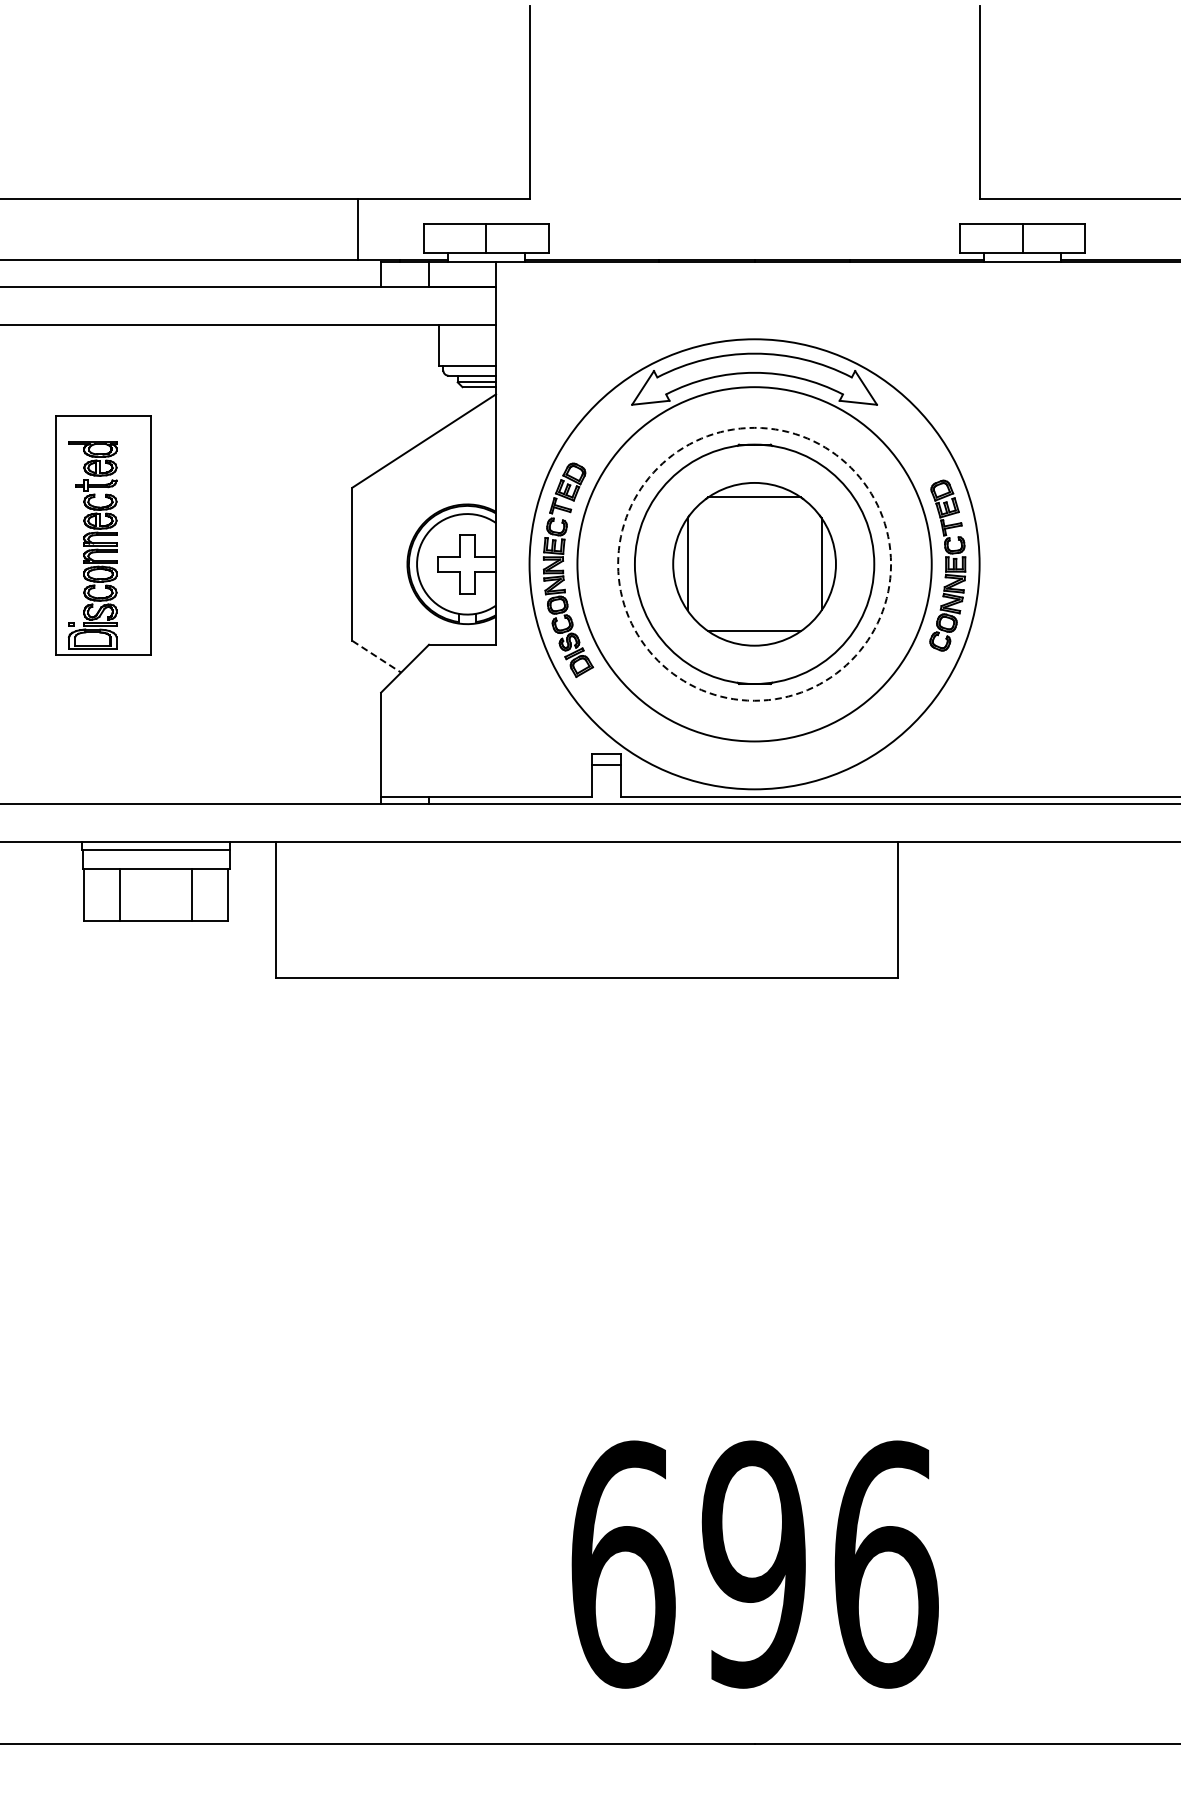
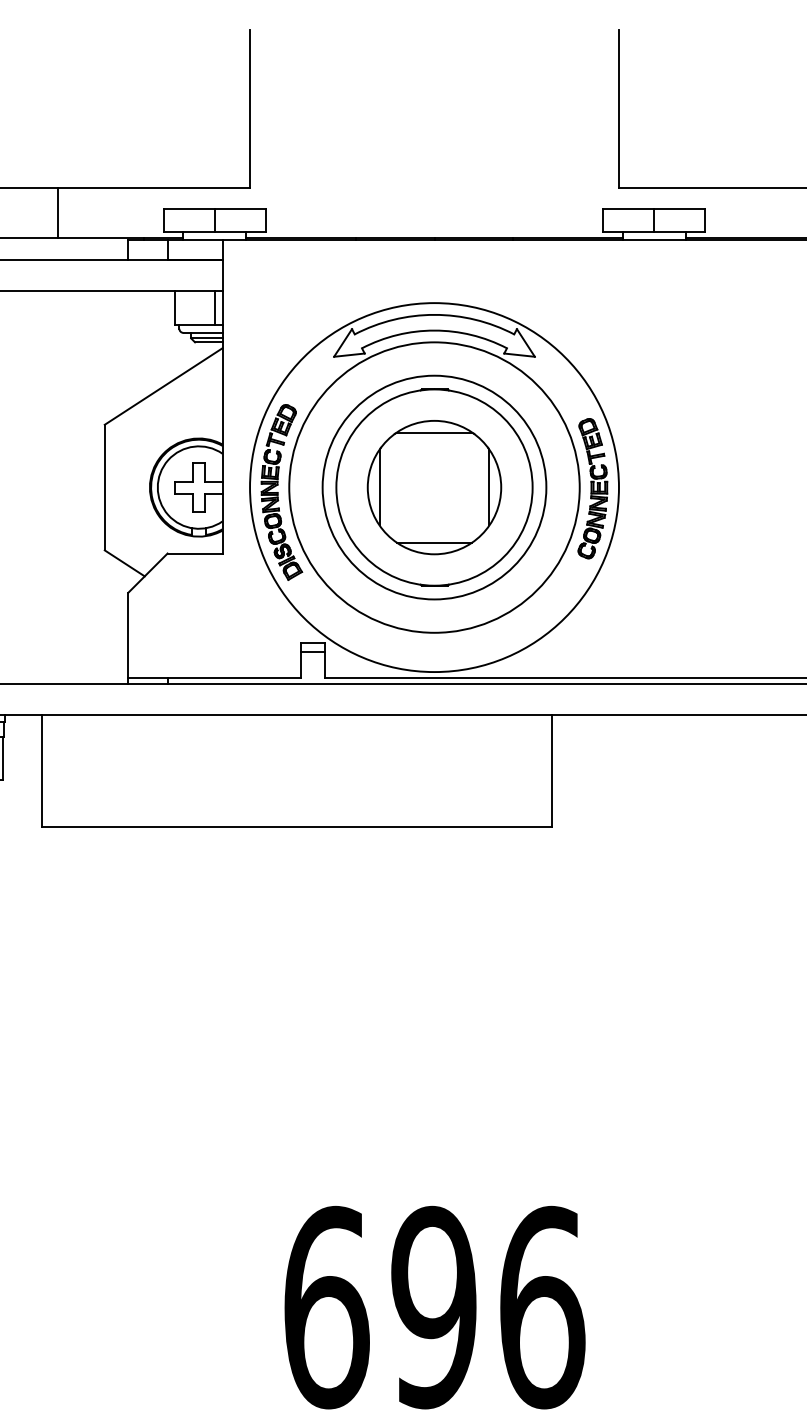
line: (357, 228) -> (57, 212), moved
line: (486, 344) -> (214, 307), added
circle: (754, 563) -> (434, 486), dashed -> solid
line: (377, 657) -> (125, 563), dashed -> solid

